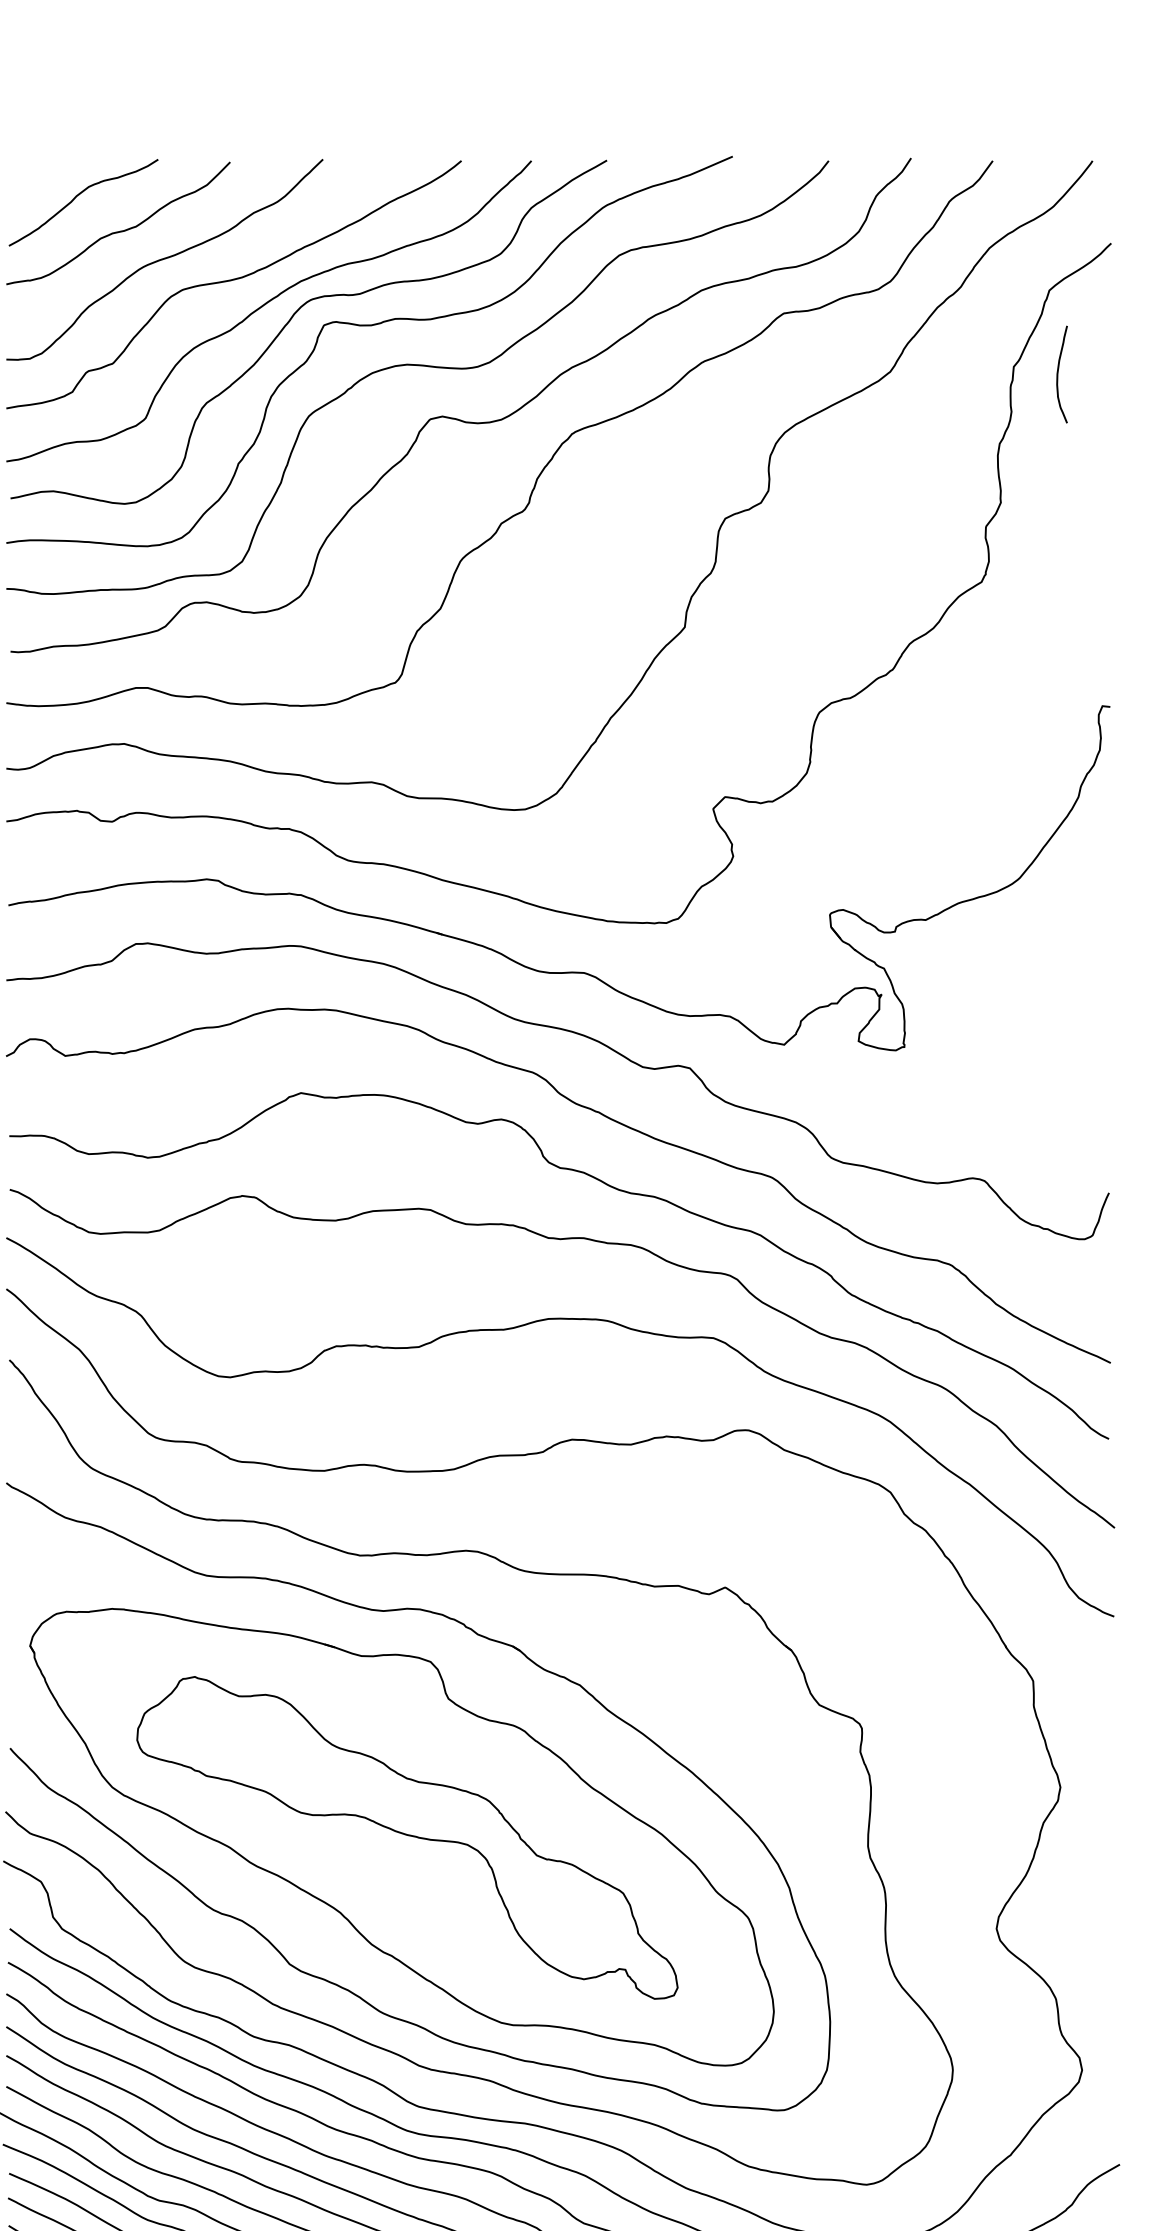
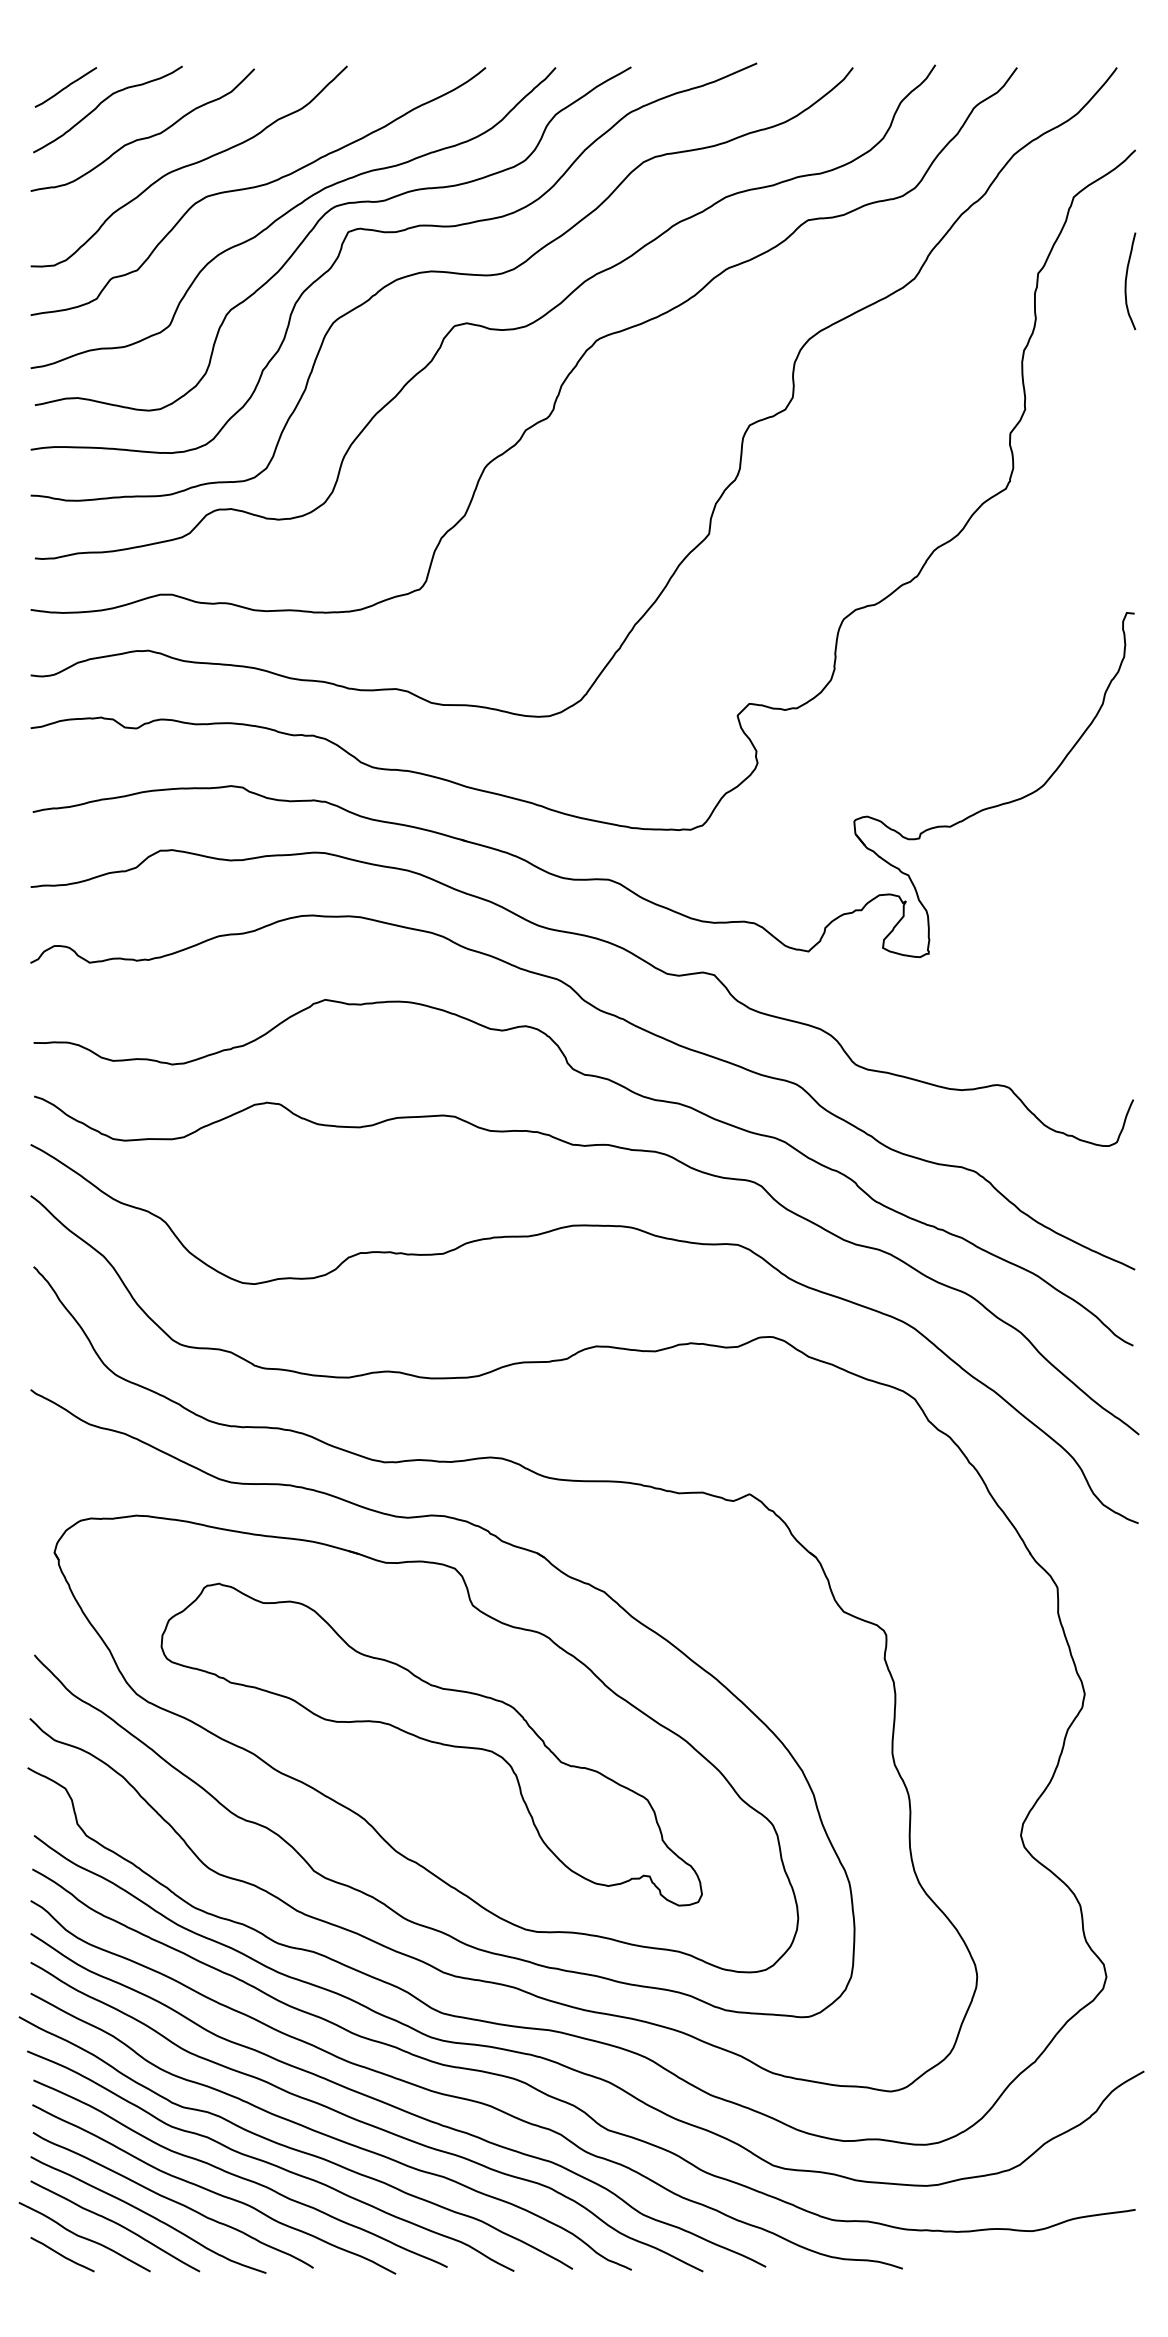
curve: (41, 180) -> (65, 87), added
curve: (1058, 374) -> (1126, 281), moved

